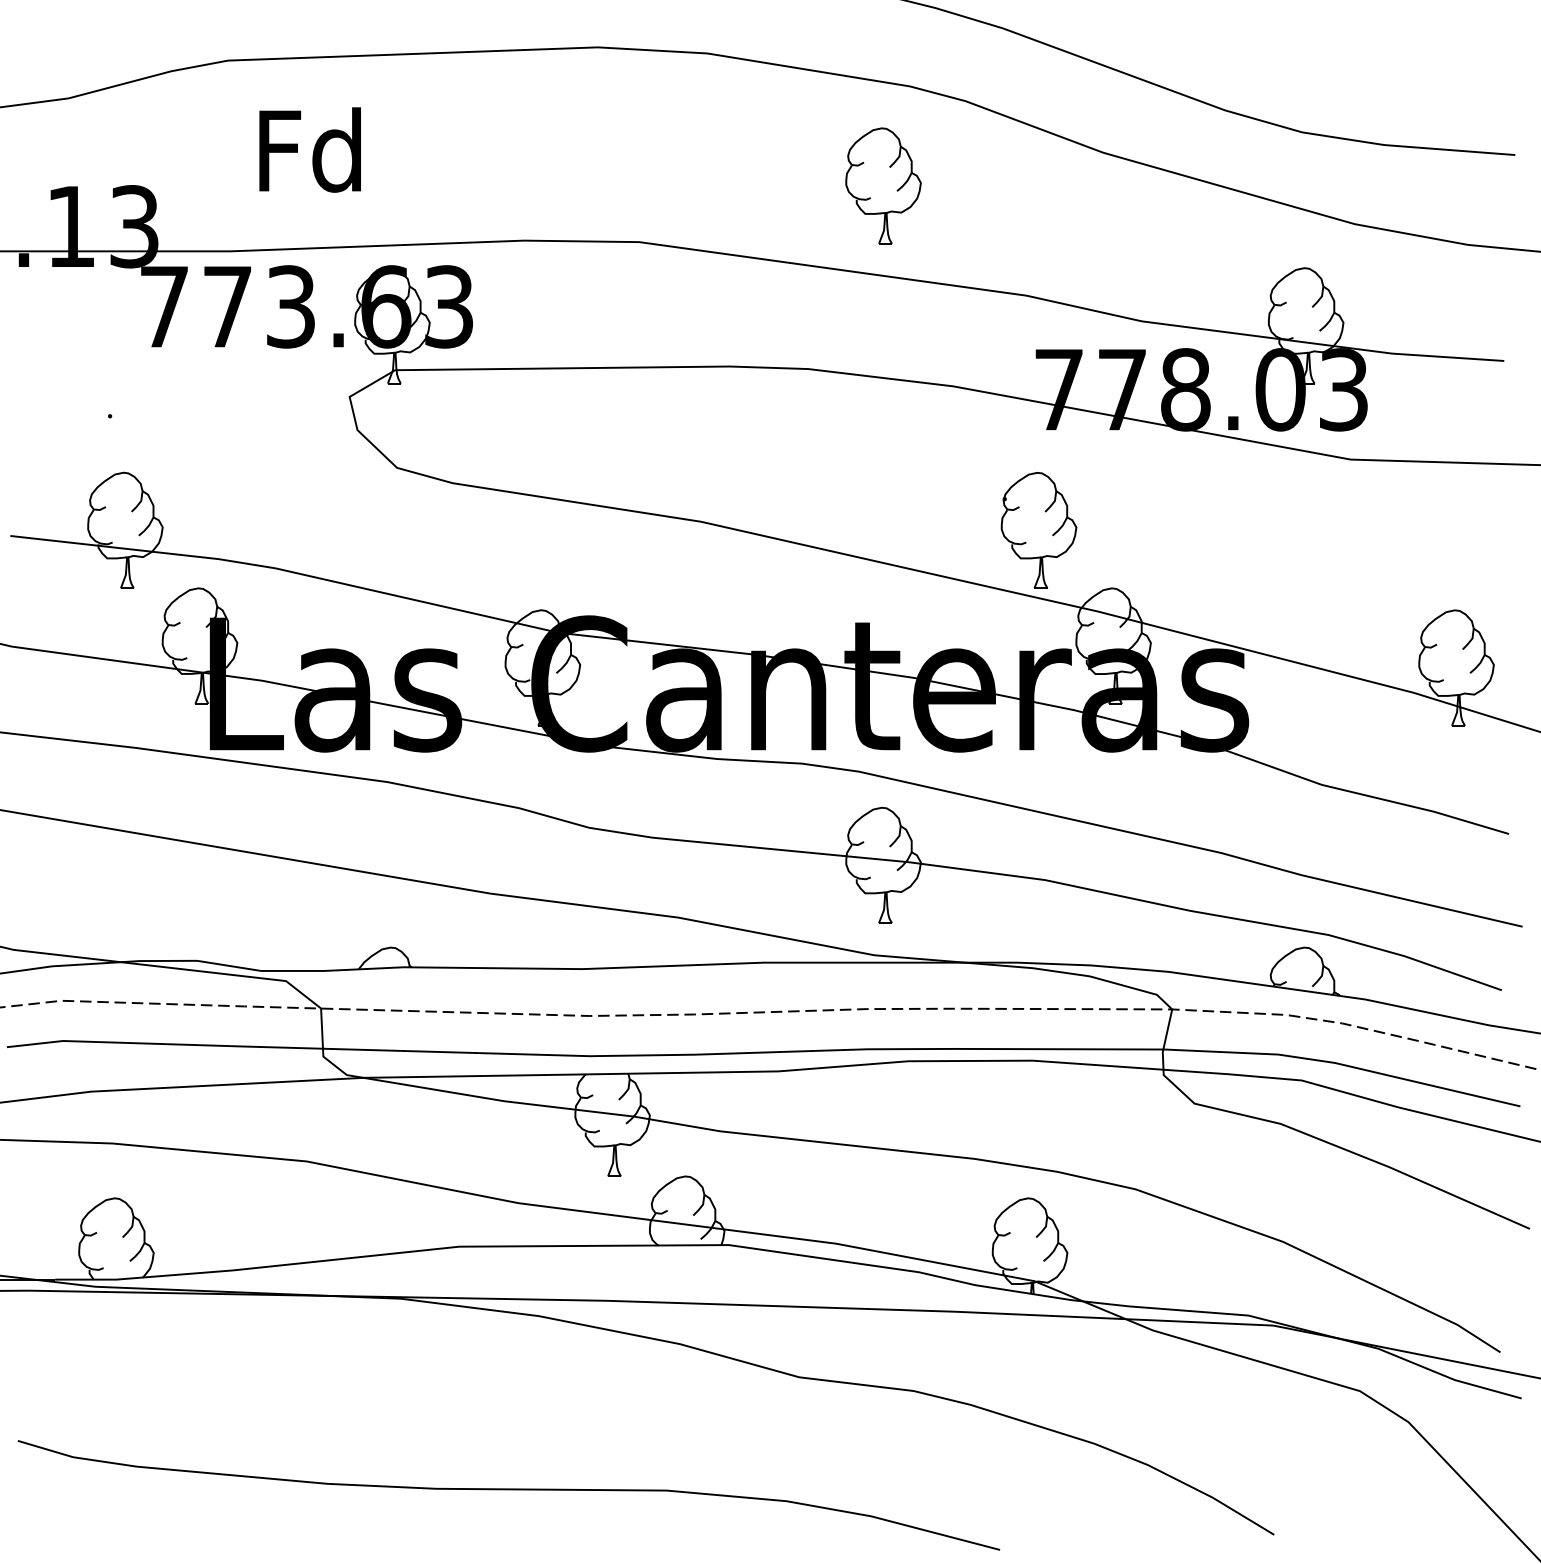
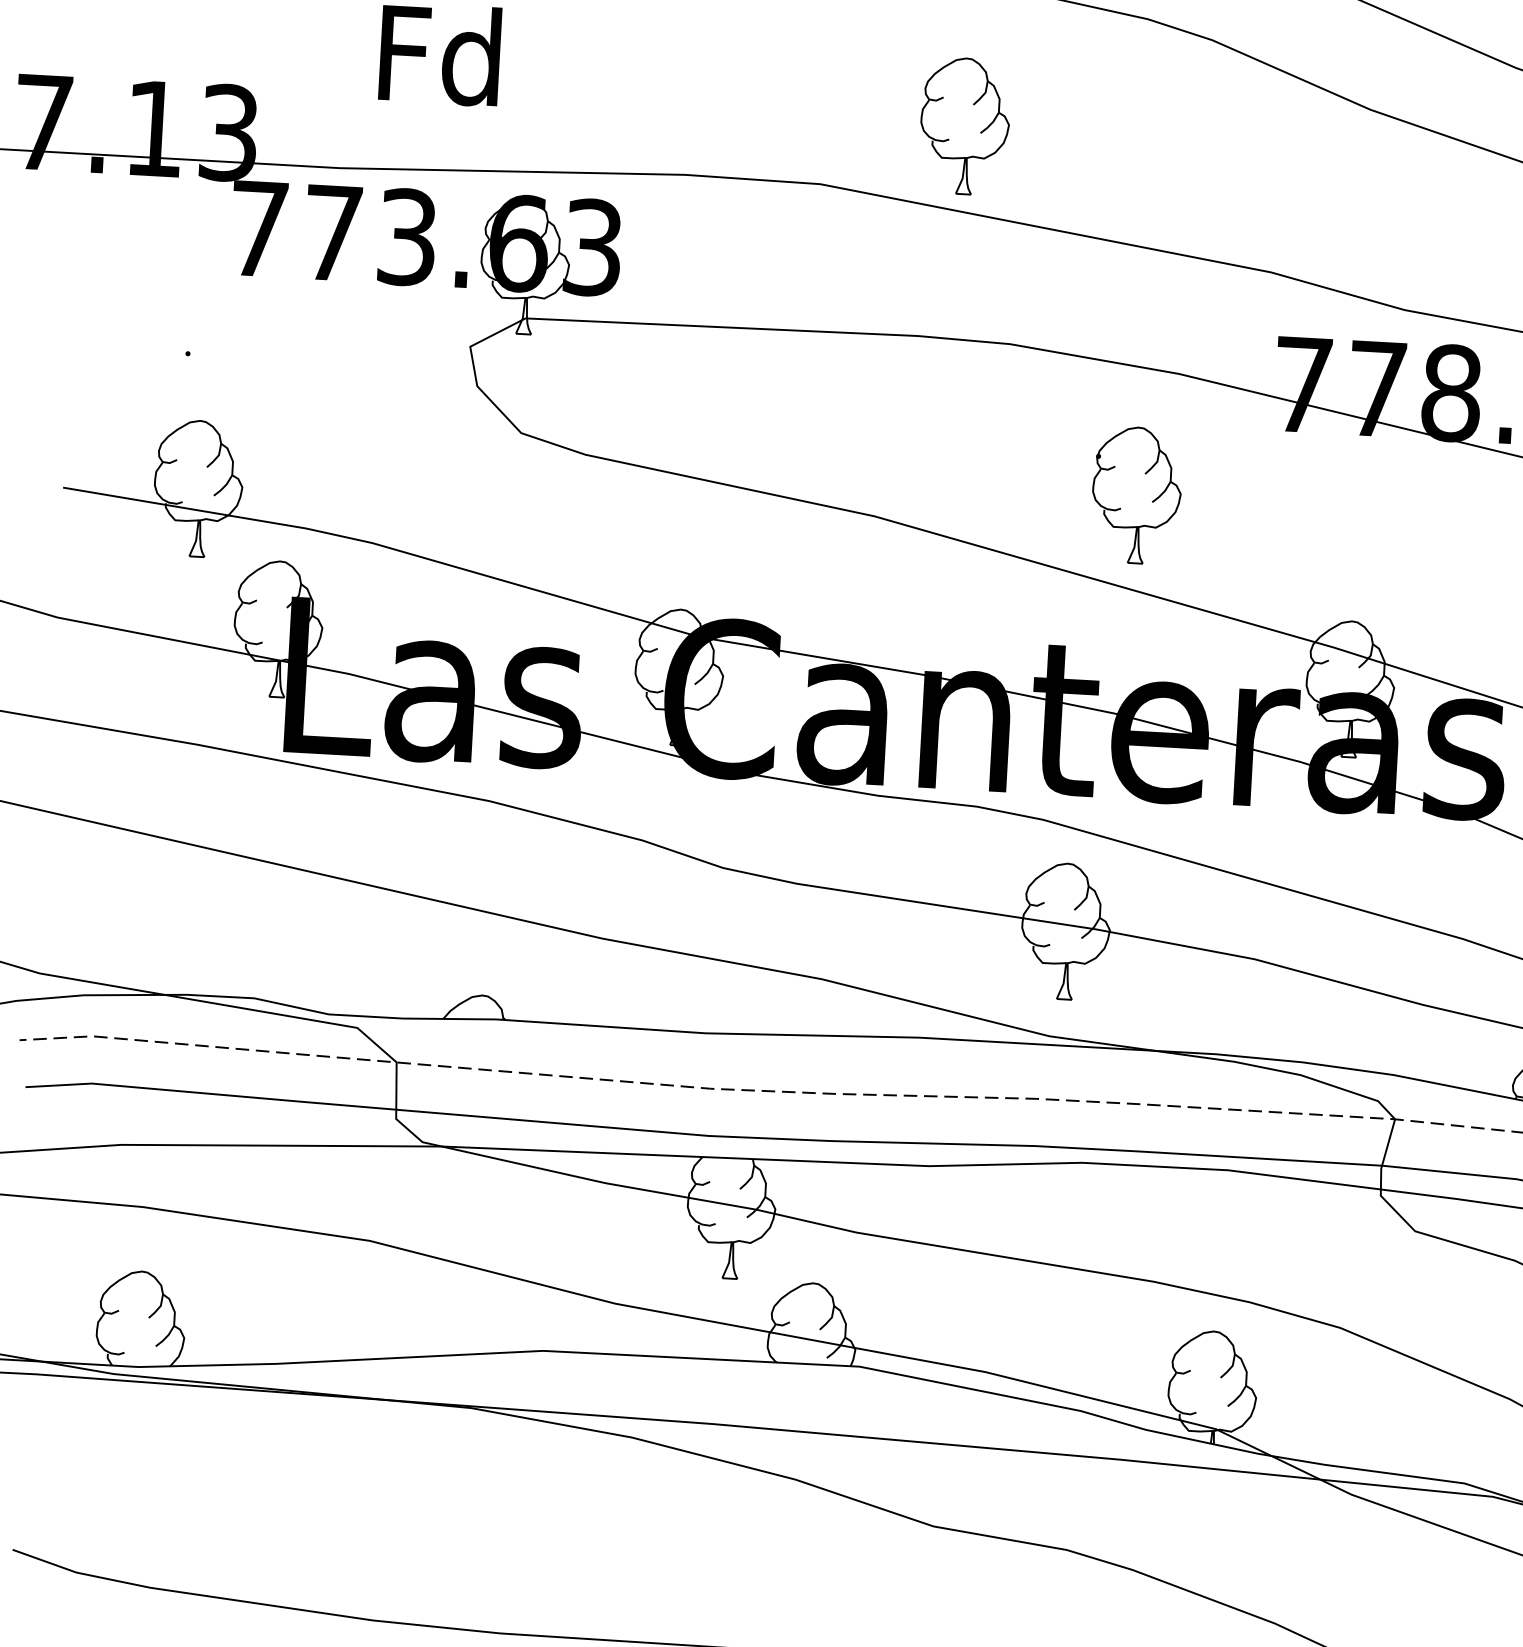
part: (883, 185) -> (964, 125), moved
part: (1038, 530) -> (1136, 495), moved

